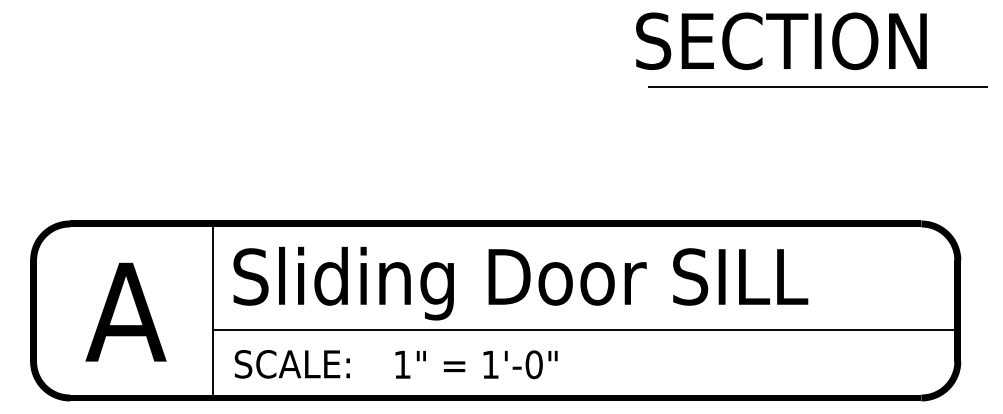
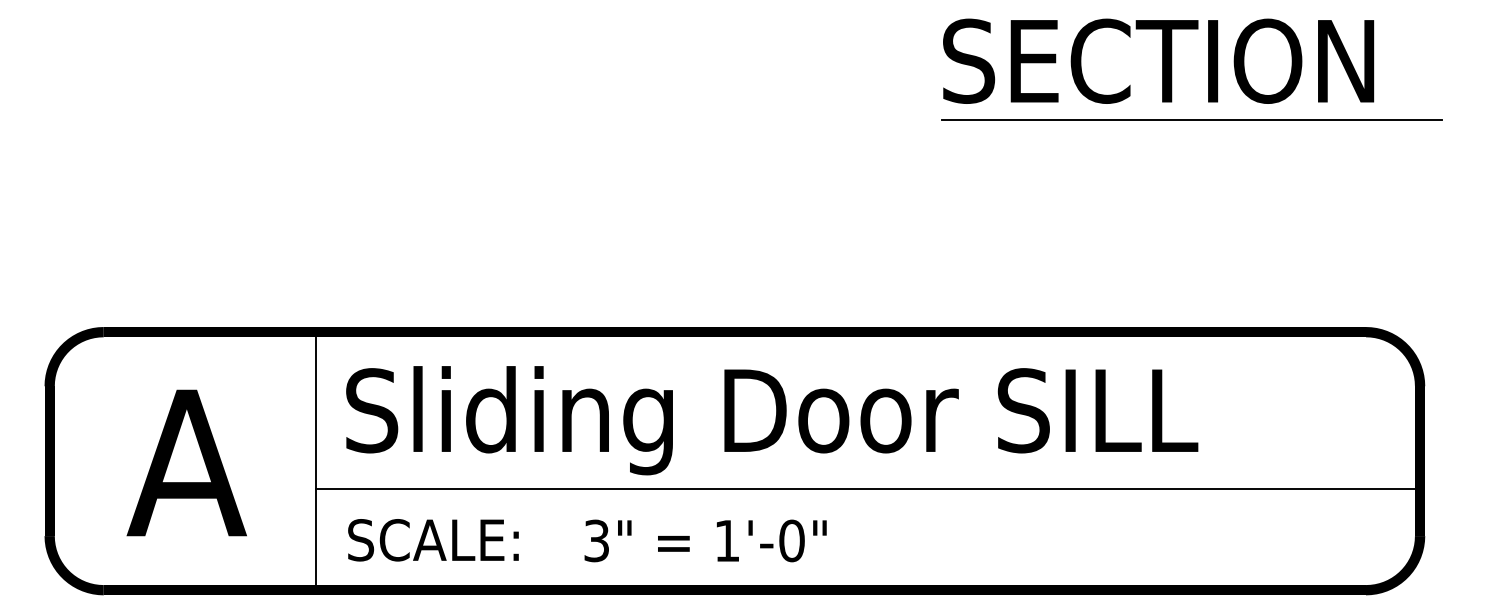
line: (817, 86) -> (1191, 119), moved
text: (402, 364) -> (596, 540), 1" -> 3"

